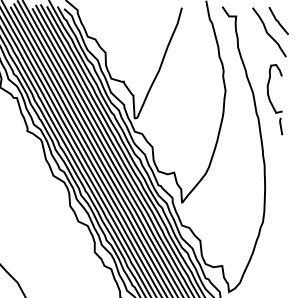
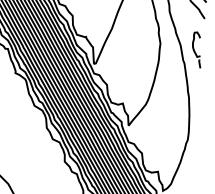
part: (274, 99) -> (196, 49), size x0.7

